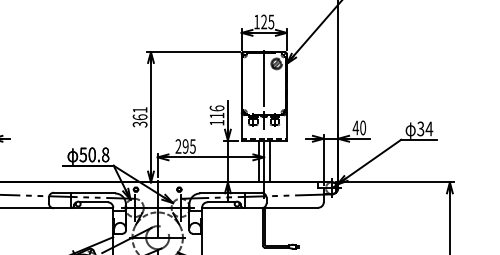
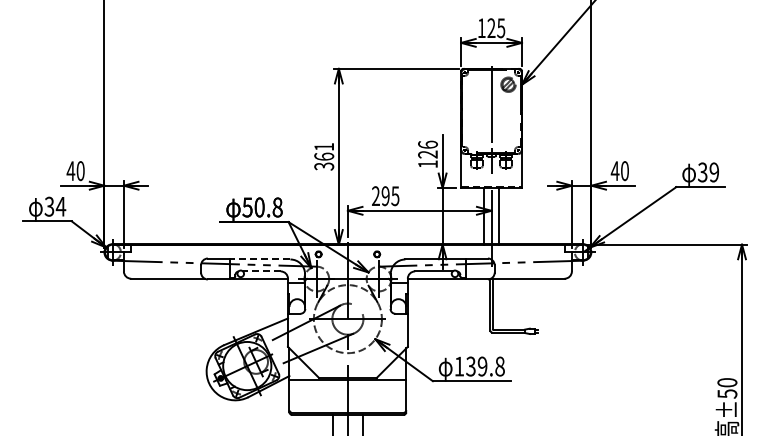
text: (216, 115) -> (427, 154), 116 -> 126
text: (429, 128) -> (714, 172), 34 -> 39
line: (92, 193) -> (259, 259), solid -> dashed
line: (93, 202) -> (261, 271), solid -> dashed

